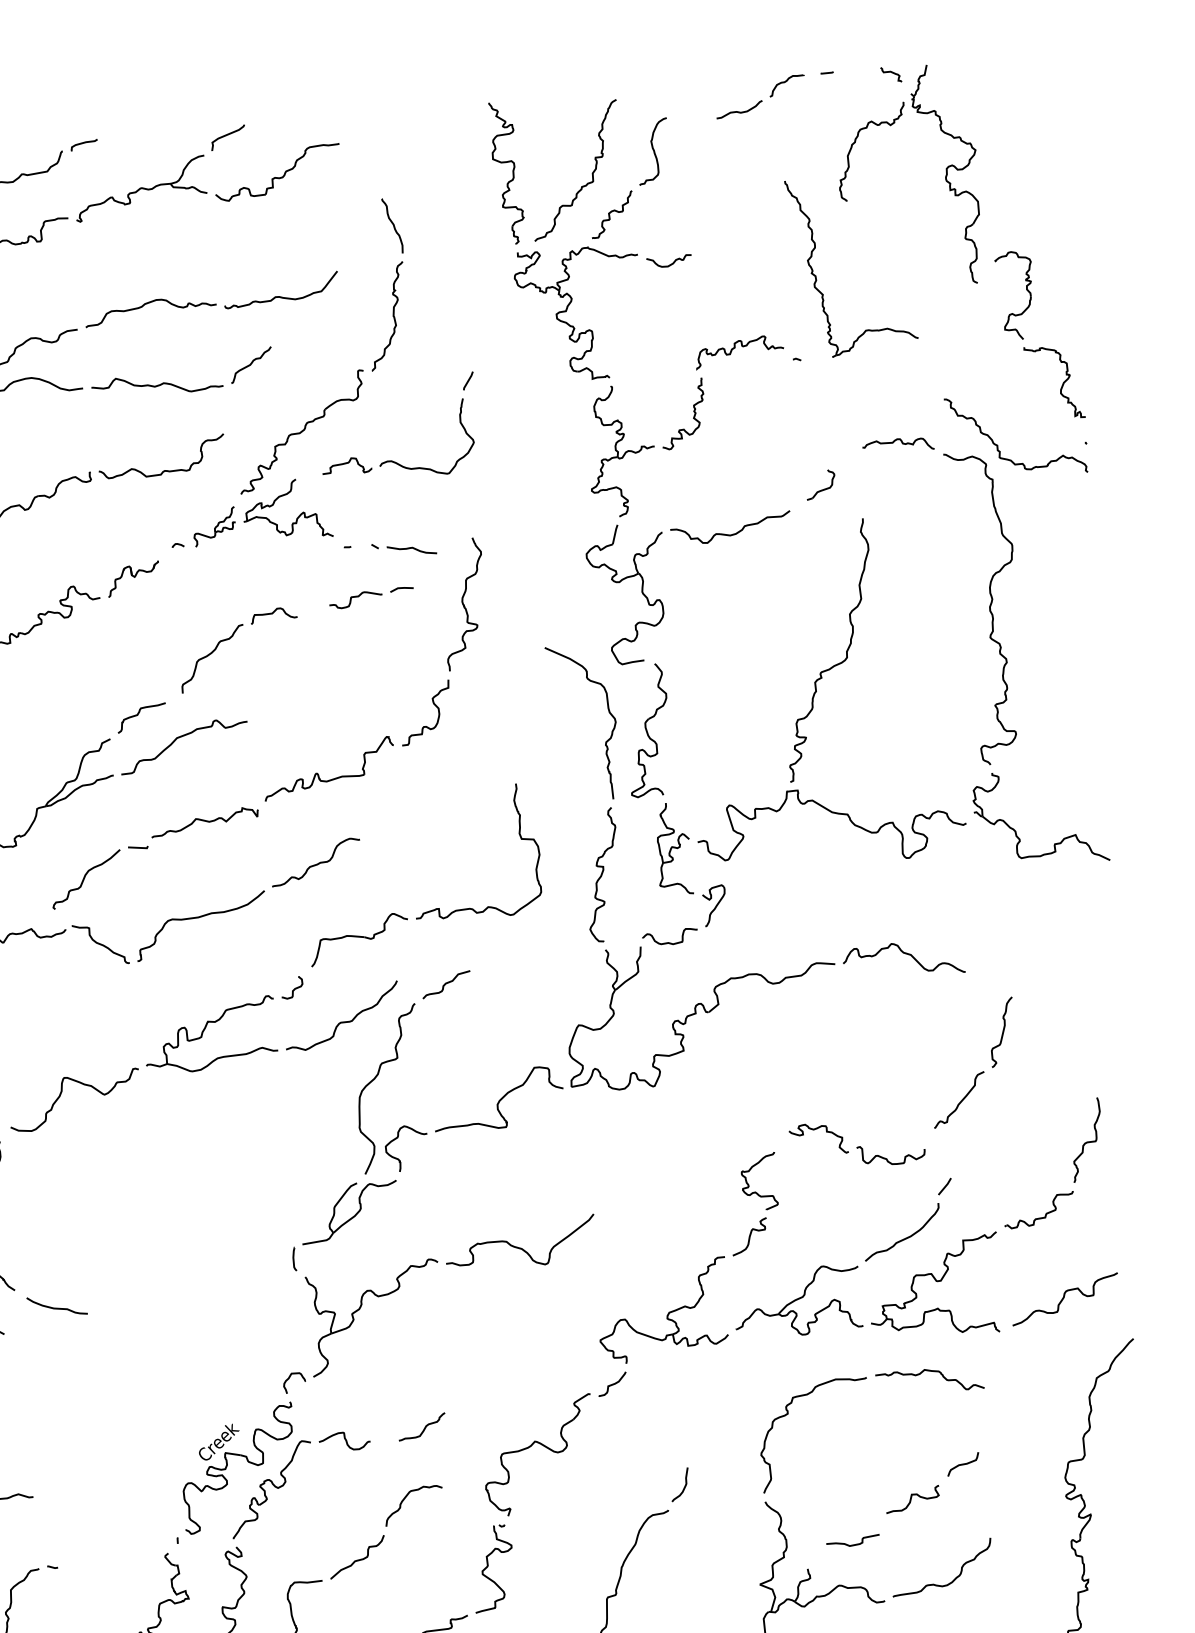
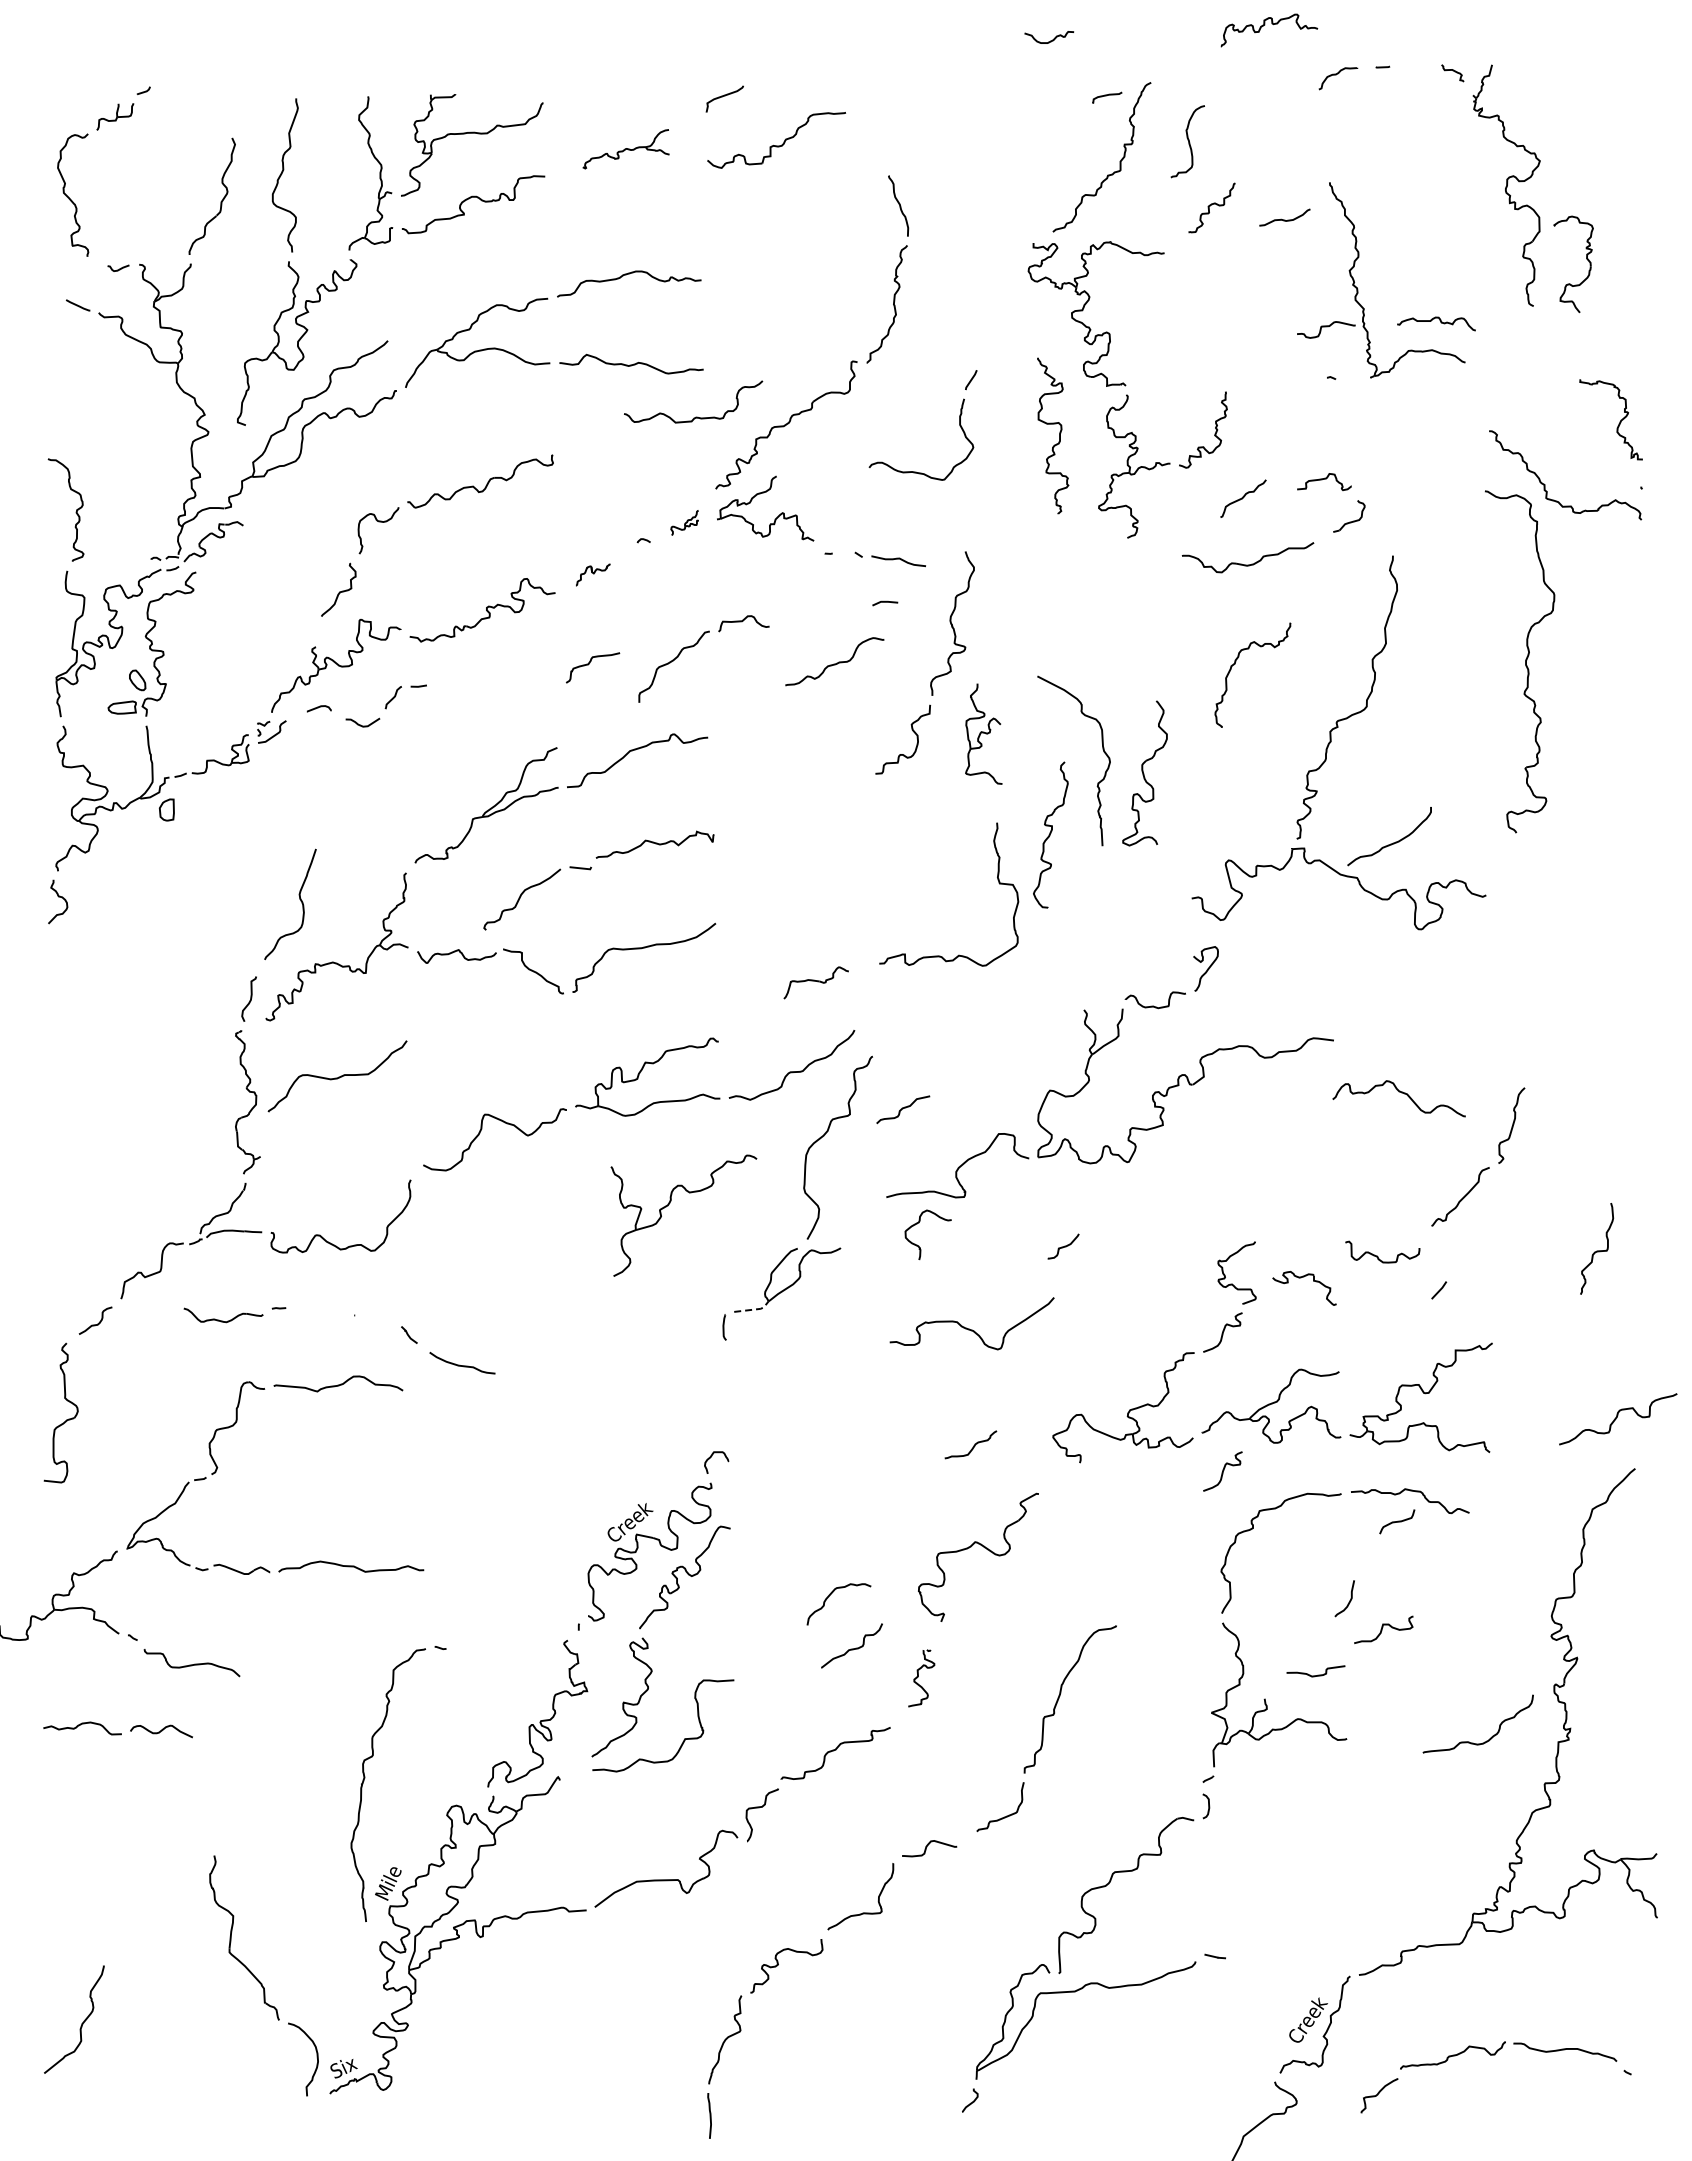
curve: (739, 111) -> (1284, 219), moved
curve: (855, 143) -> (1235, 664), moved
curve: (83, 144) -> (1106, 96), moved
part: (507, 172) -> (1053, 435), moved
part: (140, 189) -> (625, 149), size x0.6
curve: (610, 213) -> (1210, 206), moved
curve: (670, 263) -> (1050, 40), moved
part: (1026, 290) -> (1586, 259), moved
curve: (281, 296) -> (772, 275), removed
part: (735, 348) -> (1265, 25), moved
curve: (251, 364) -> (1243, 498), moved
curve: (901, 443) -> (1440, 322), moved
curve: (347, 463) -> (1324, 479), moved
curve: (164, 469) -> (695, 416), moved
part: (214, 526) -> (684, 522), size x0.6
part: (133, 578) -> (592, 574), size x0.6
part: (619, 583) -> (1123, 610), removed
curve: (355, 597) -> (1326, 327), moved
curve: (139, 714) -> (590, 663), moved
part: (331, 778) -> (796, 805), removed
part: (1016, 831) -> (1540, 907), removed
part: (674, 848) -> (983, 733), moved
curve: (315, 864) -> (834, 663), moved
curve: (602, 874) -> (1050, 834), moved
part: (359, 939) -> (816, 982), size x0.6
curve: (905, 954) -> (1401, 1093), moved
curve: (446, 984) -> (903, 1109), moved
curve: (293, 989) -> (741, 1032), removed
part: (815, 1130) -> (1301, 1278), moved
curve: (398, 1138) -> (919, 1223), moved
part: (1039, 1217) -> (1540, 1330), removed
curve: (903, 1238) -> (1390, 843), moved
line: (320, 1241) -> (754, 1309), solid -> dashed
curve: (1063, 1299) -> (1616, 1419), moved
part: (359, 1310) -> (668, 1206), moved
curve: (756, 1363) -> (1222, 1471), added
curve: (612, 1384) -> (1063, 1246), moved
curve: (424, 1427) -> (973, 1445), moved
curve: (345, 1441) -> (768, 1529), removed
curve: (963, 1464) -> (1397, 1521), moved
curve: (684, 1486) -> (1349, 1600), moved
curve: (357, 1559) -> (851, 1648), moved
part: (493, 1568) -> (921, 1678), size x0.6
curve: (954, 1578) -> (1491, 1736), moved

